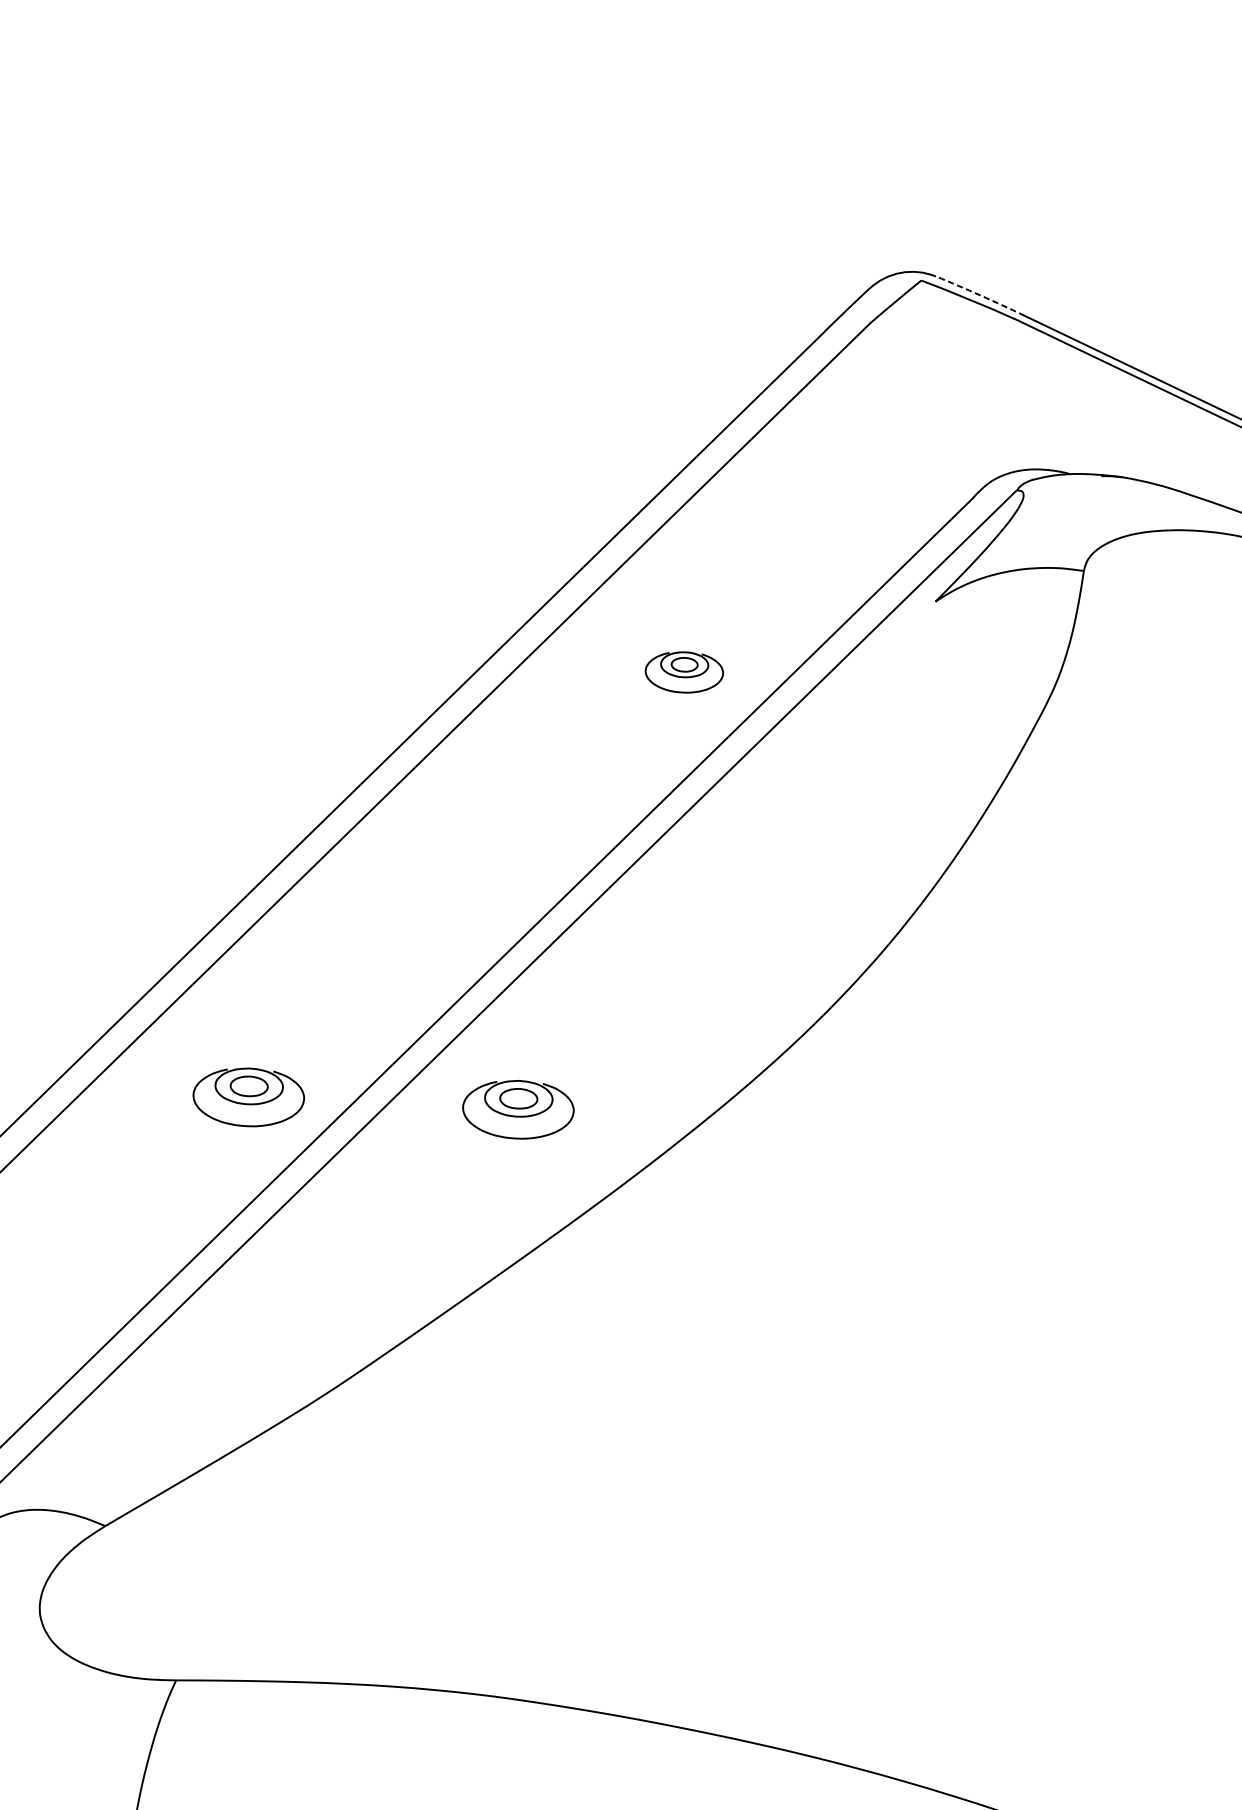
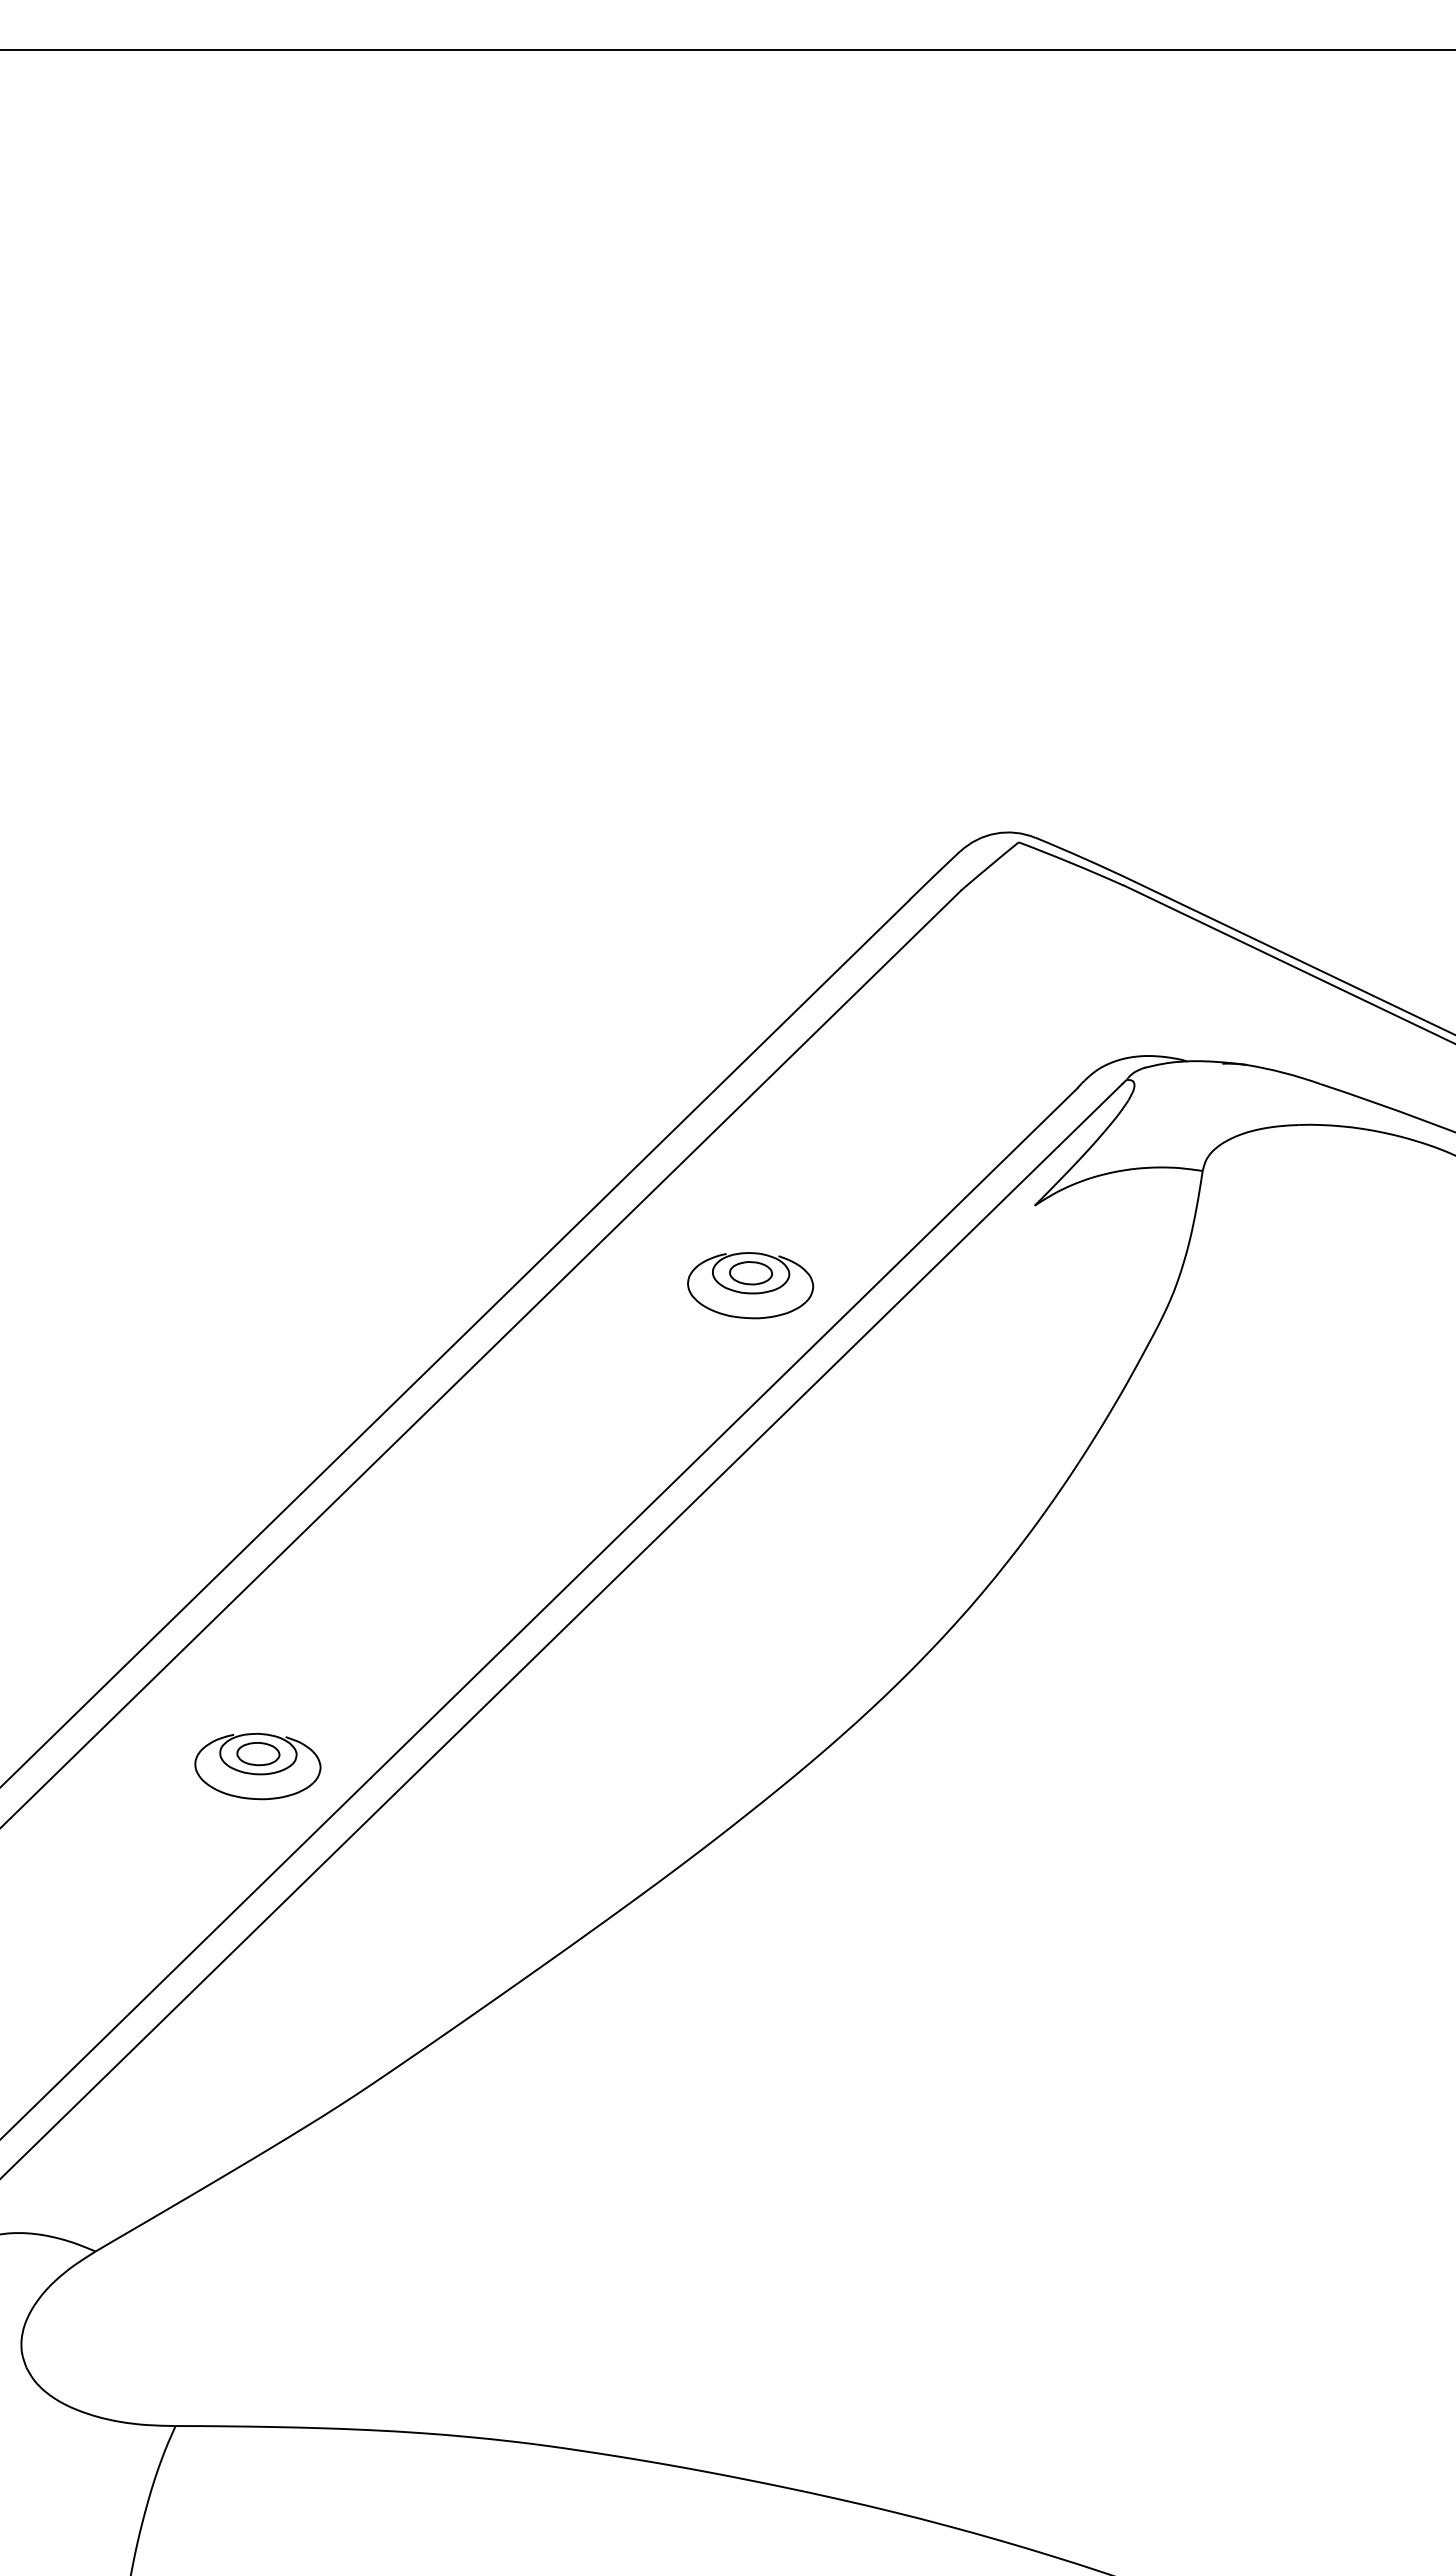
arc: (980, 295) -> (1085, 859), dashed -> solid
part: (684, 672) -> (750, 1285), size x1.43
part: (518, 1109) -> (562, 1780), removed

